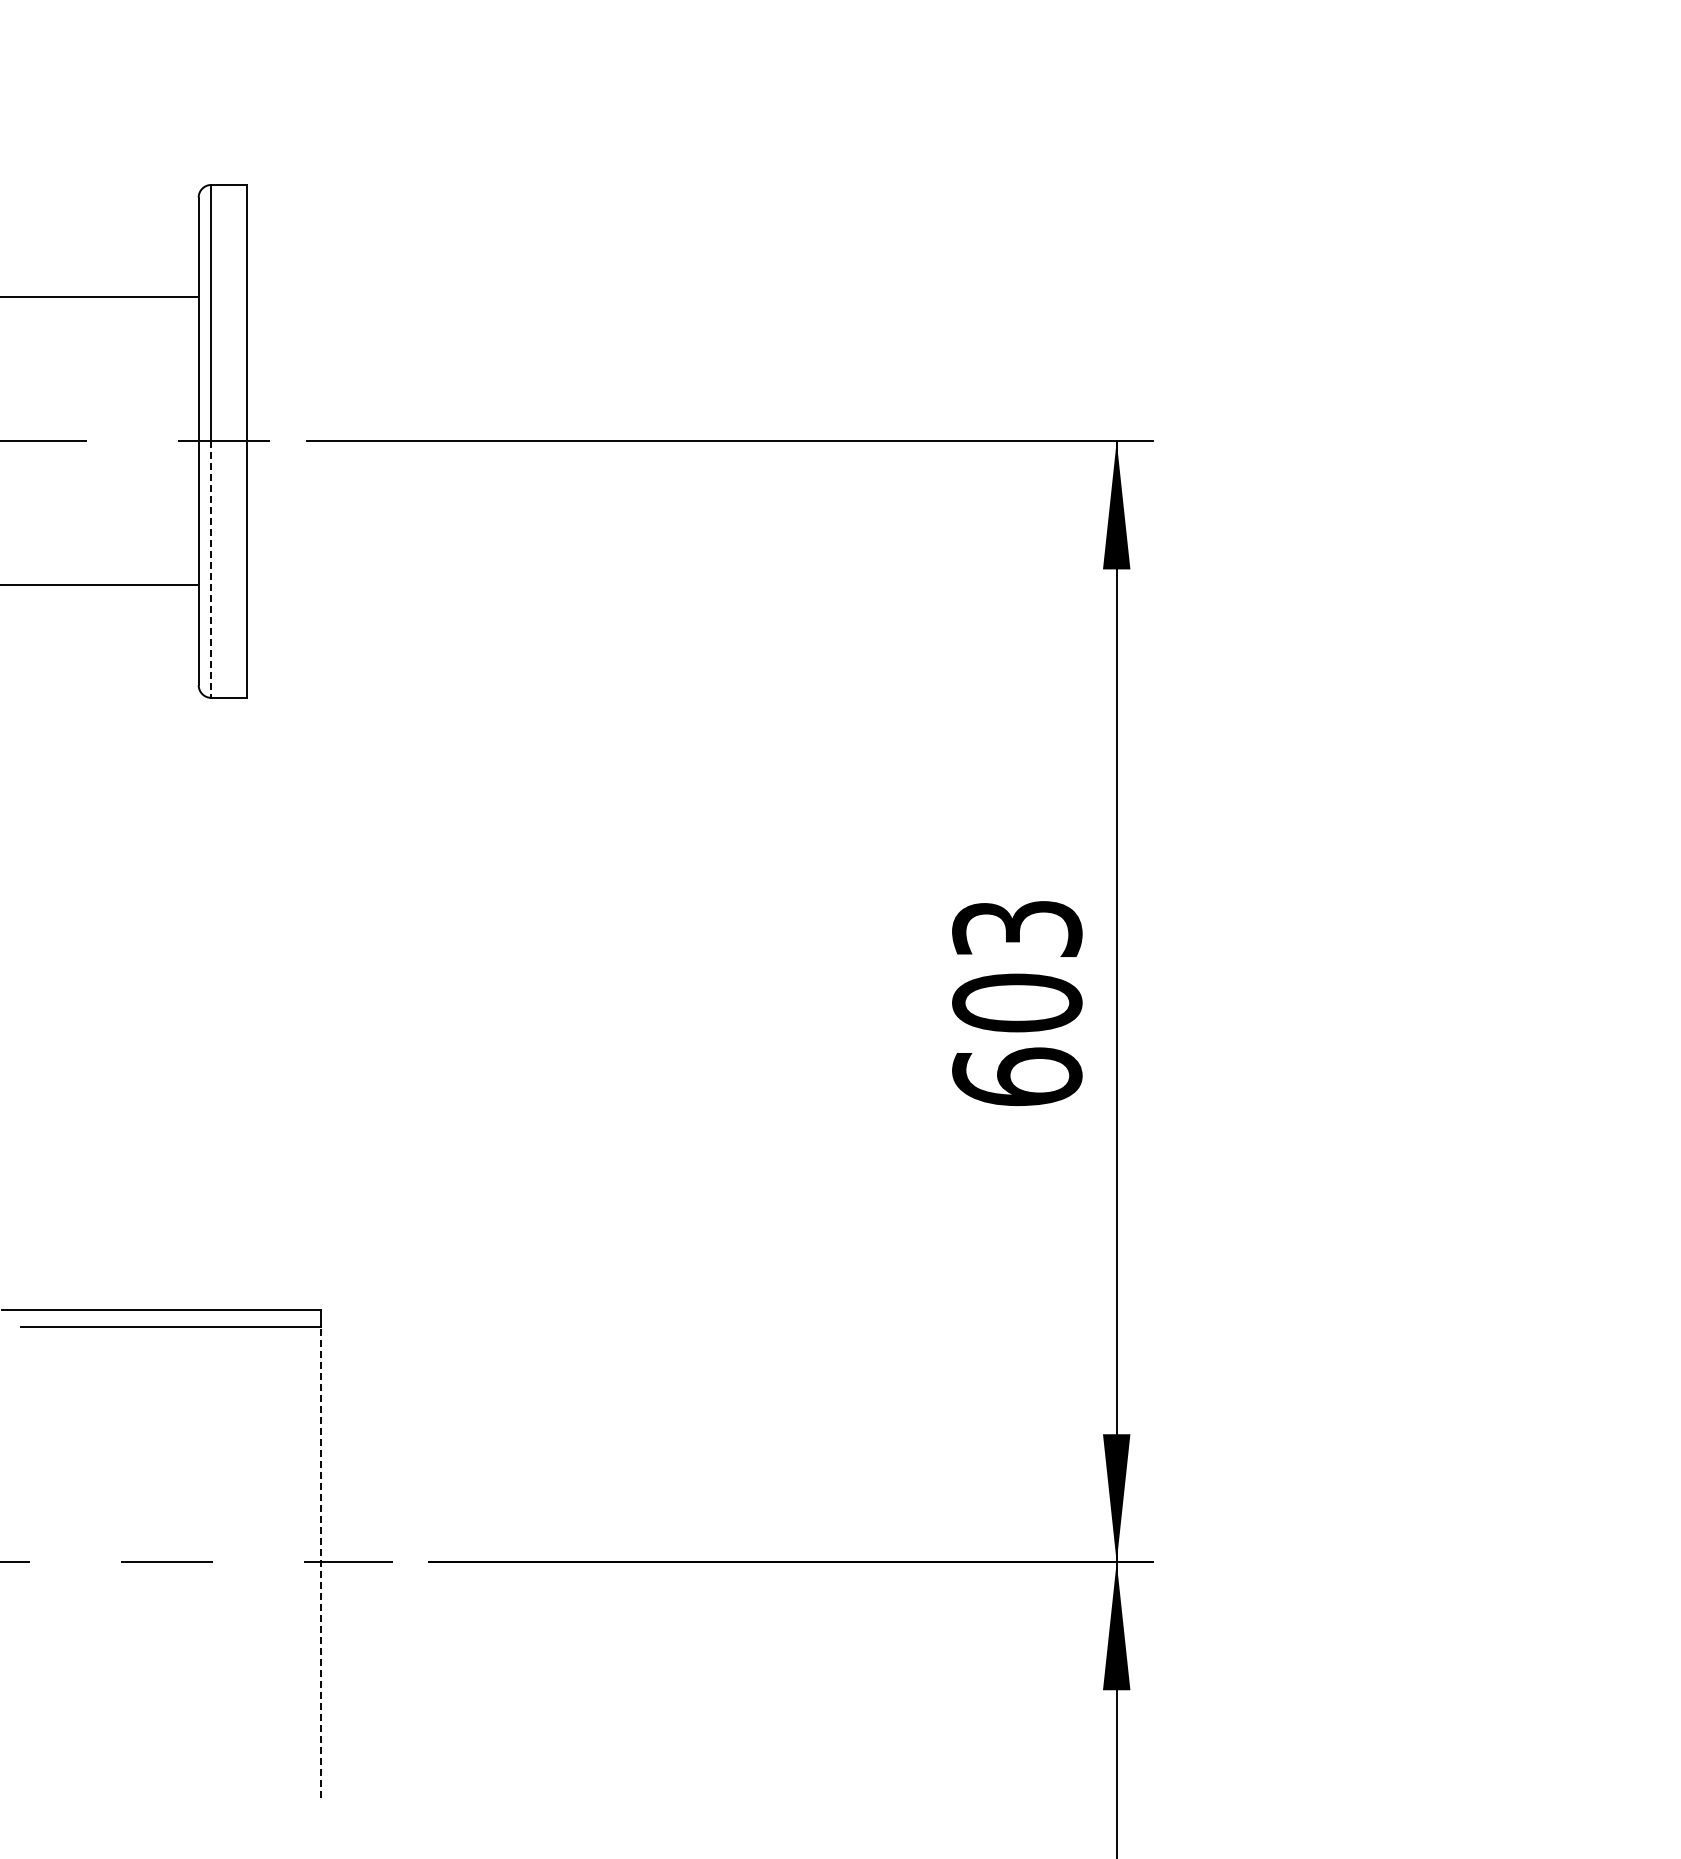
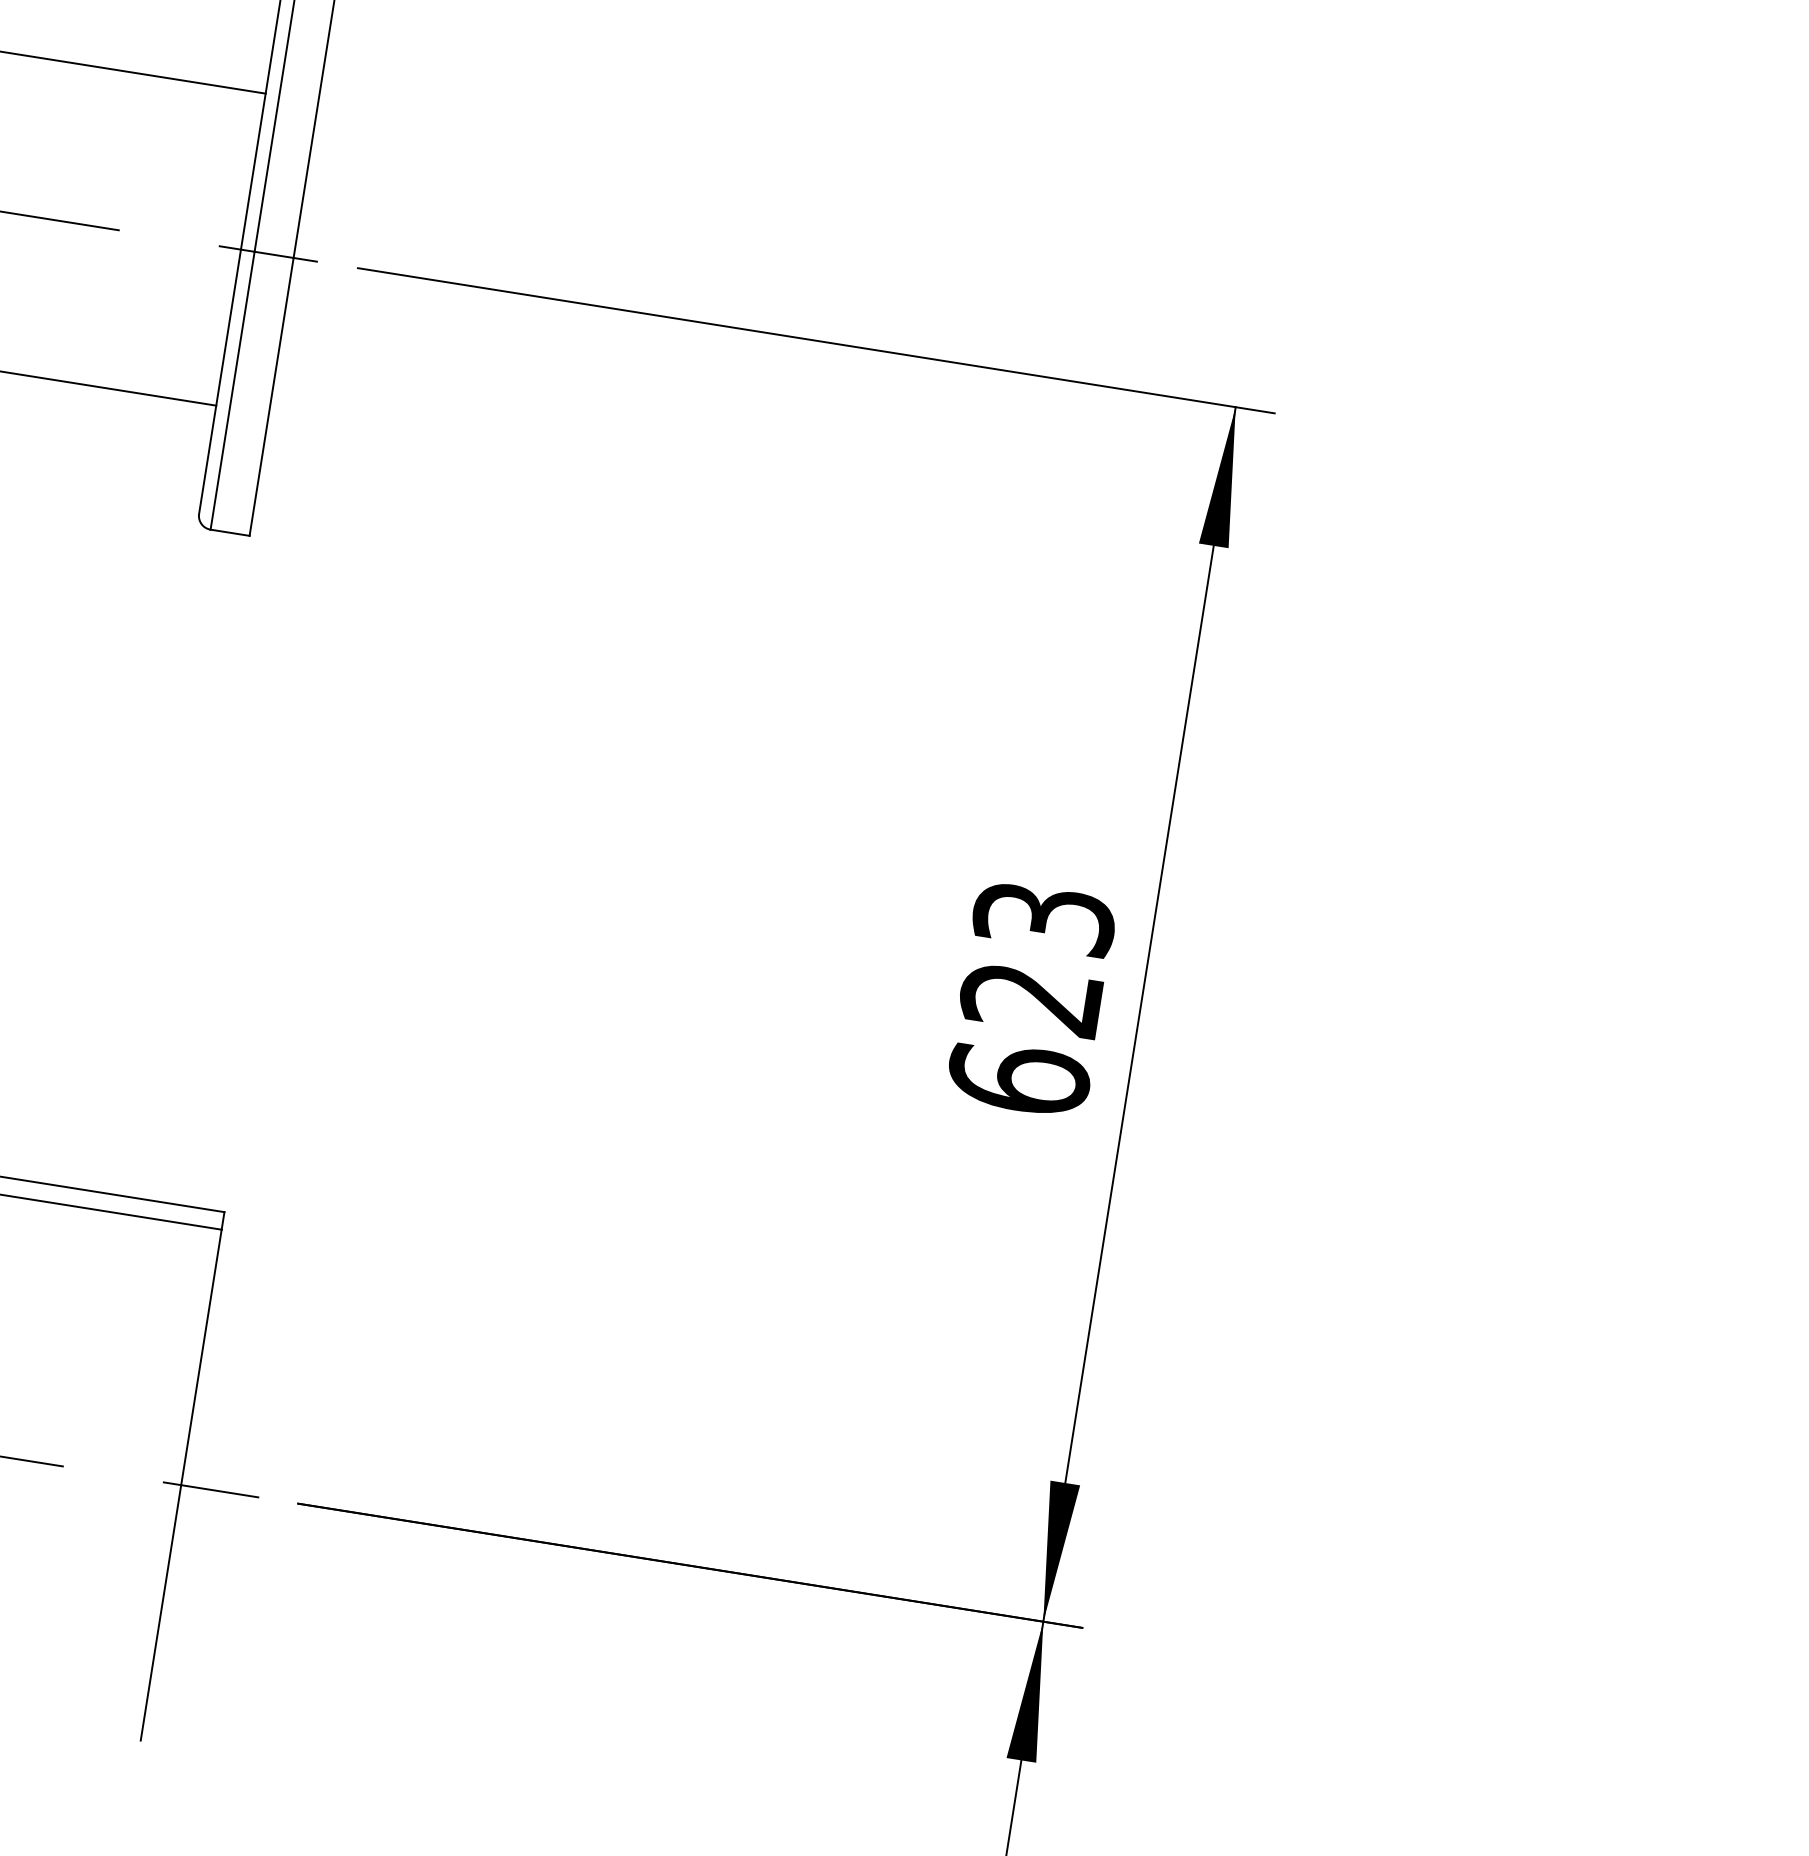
line: (211, 570) -> (232, 391), dashed -> solid
text: (1017, 1002) -> (1031, 998), 603 -> 623
line: (321, 1562) -> (181, 1485), dashed -> solid

